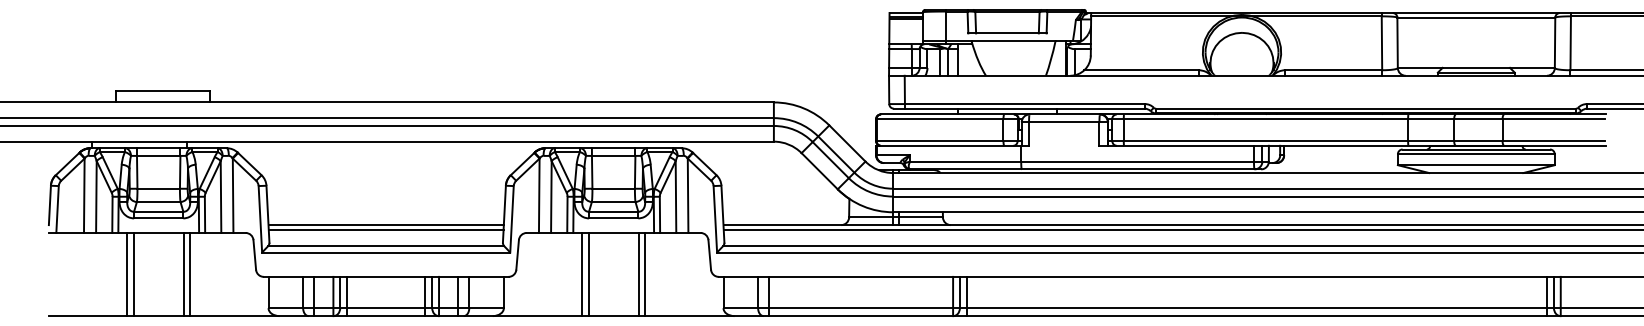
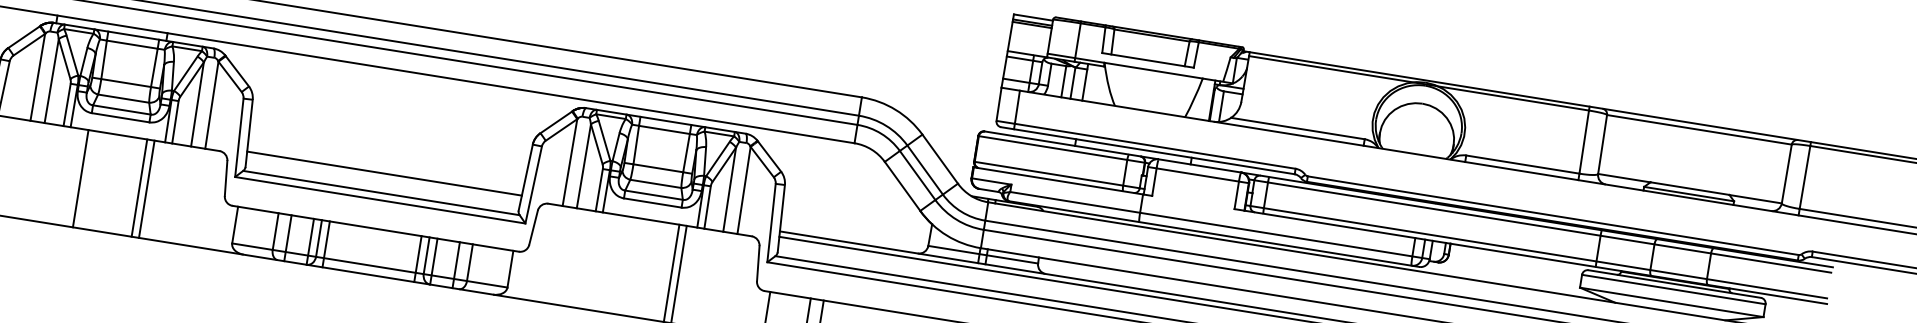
line: (385, 225) -> (384, 168), removed
line: (127, 274) -> (73, 177), removed
line: (582, 274) -> (605, 262), removed
line: (588, 274) -> (612, 263), removed

